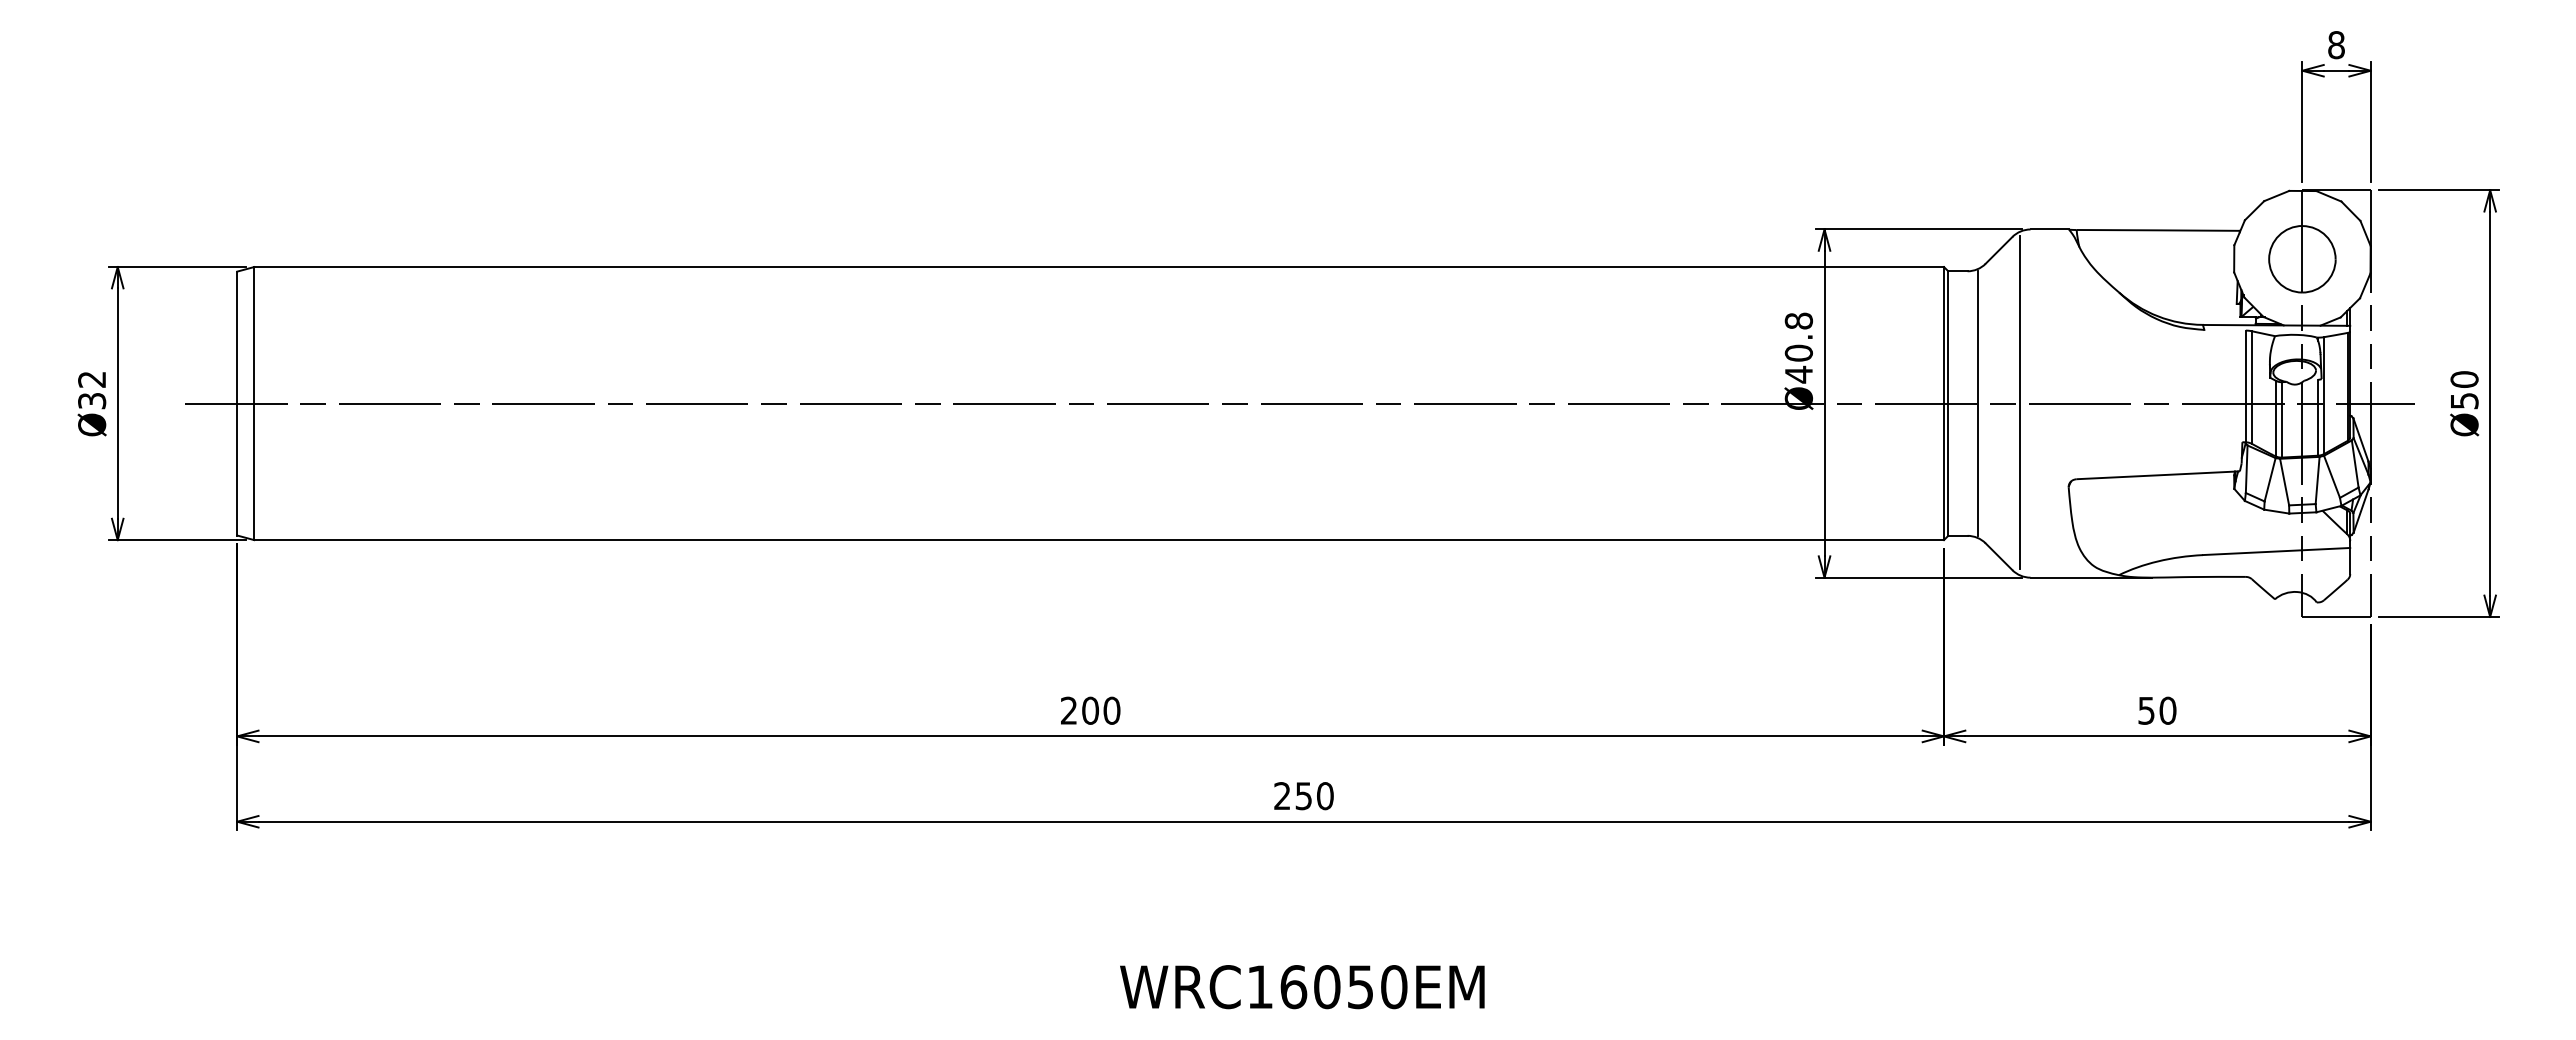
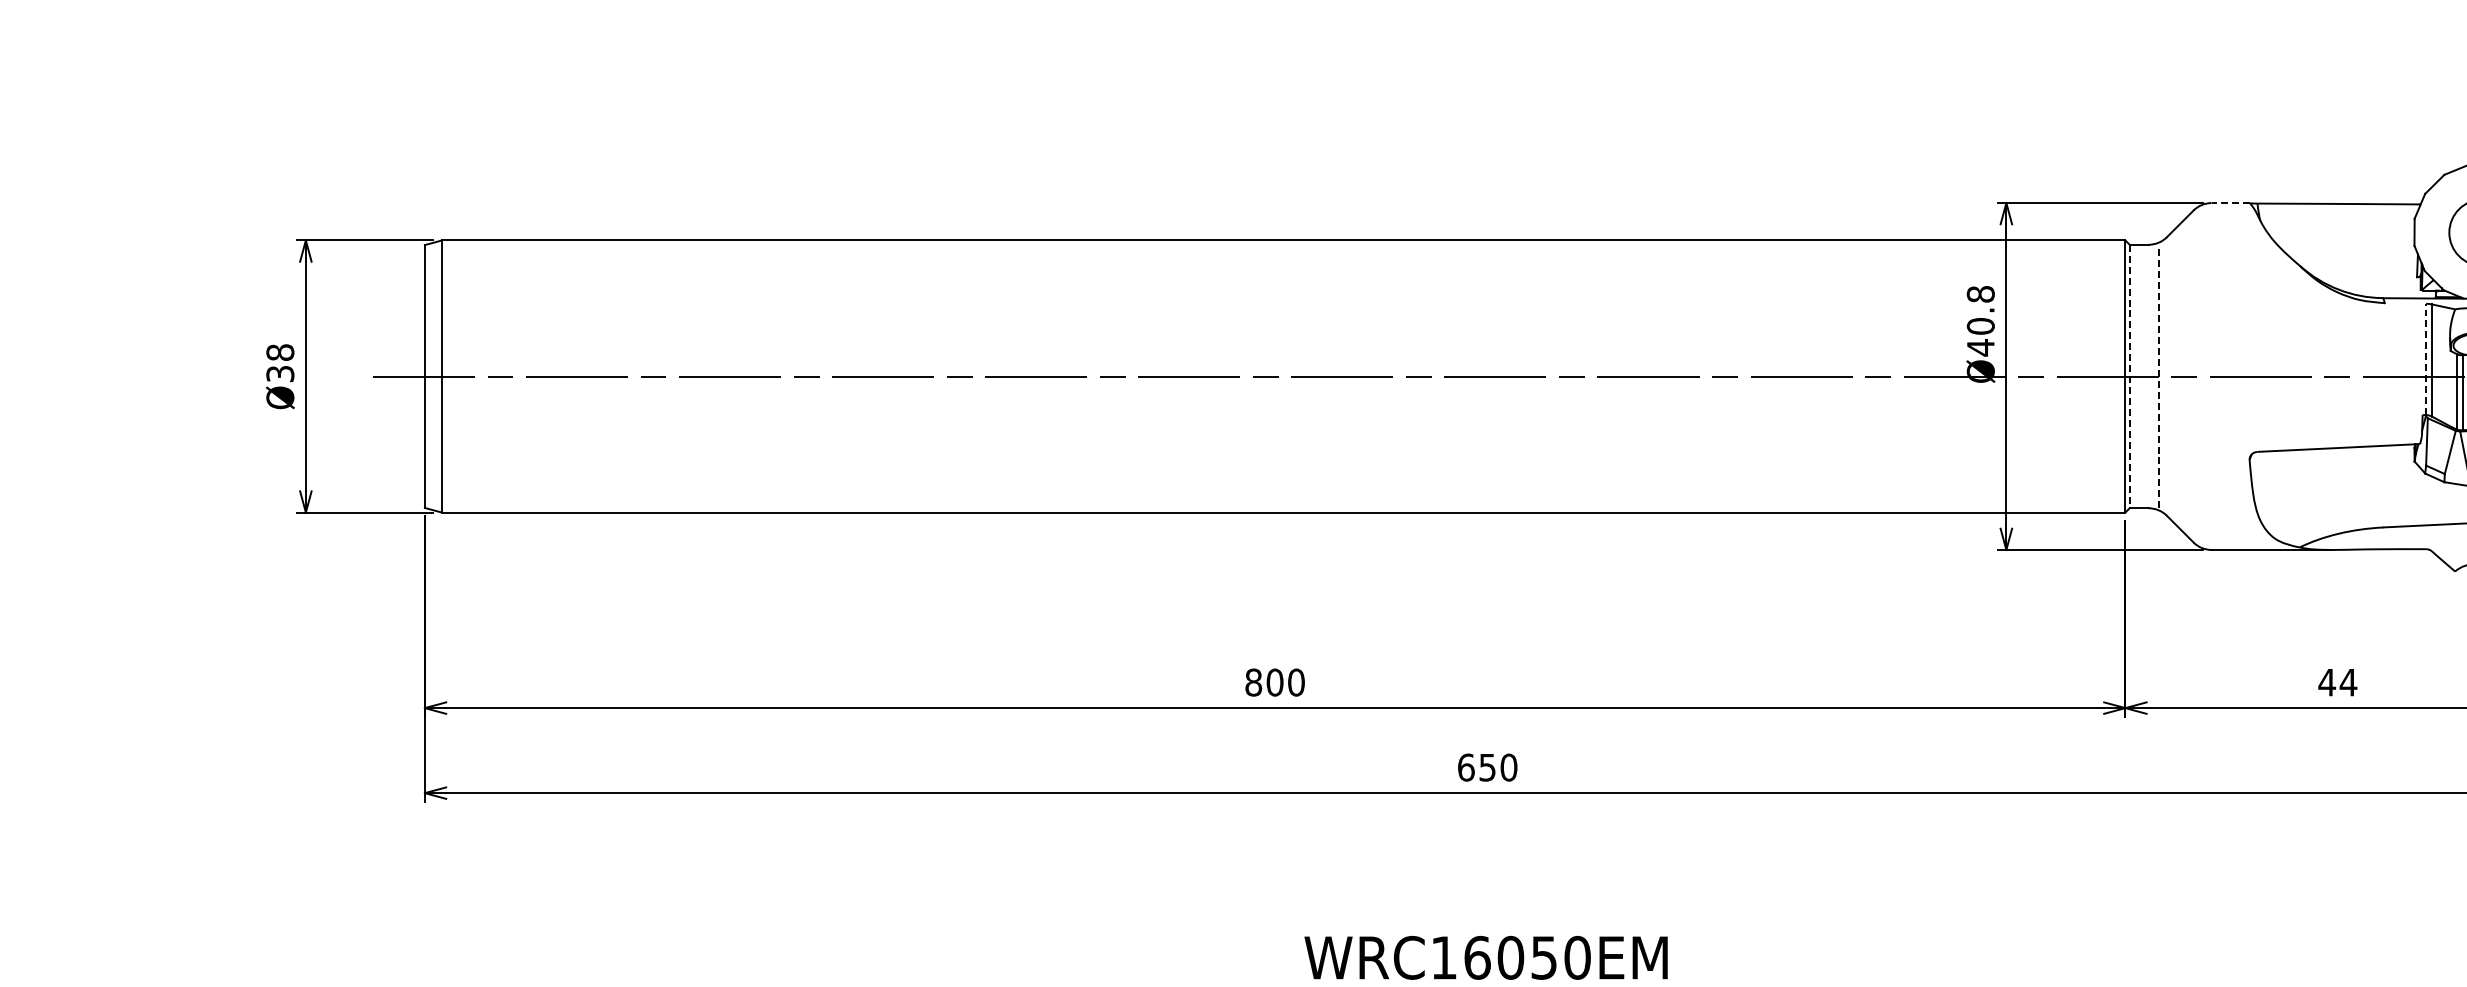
line: (2049, 229) -> (2230, 203), solid -> dashed
text: (92, 379) -> (280, 352), Ø32 -> Ø38
line: (2245, 386) -> (2425, 359), solid -> dashed
line: (2019, 402) -> (2200, 375), removed
line: (1978, 403) -> (2159, 376), solid -> dashed
line: (1948, 404) -> (2129, 377), solid -> dashed
text: (1068, 710) -> (1253, 682), 200 -> 800
text: (2156, 710) -> (2337, 682), 50 -> 44
text: (1282, 796) -> (1466, 767), 250 -> 650

